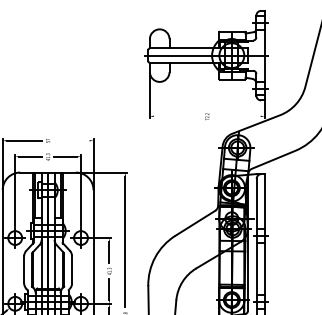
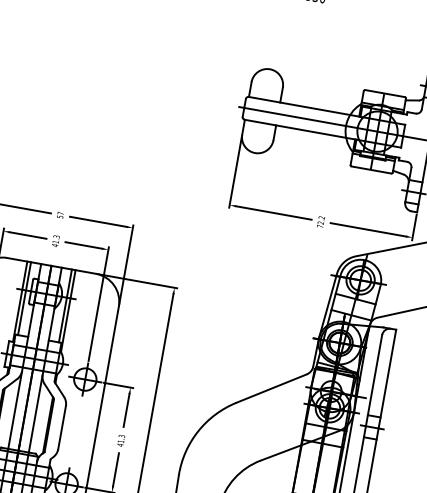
line: (177, 116) -> (273, 213), added
line: (236, 116) -> (367, 229), added
line: (71, 140) -> (97, 221), added

